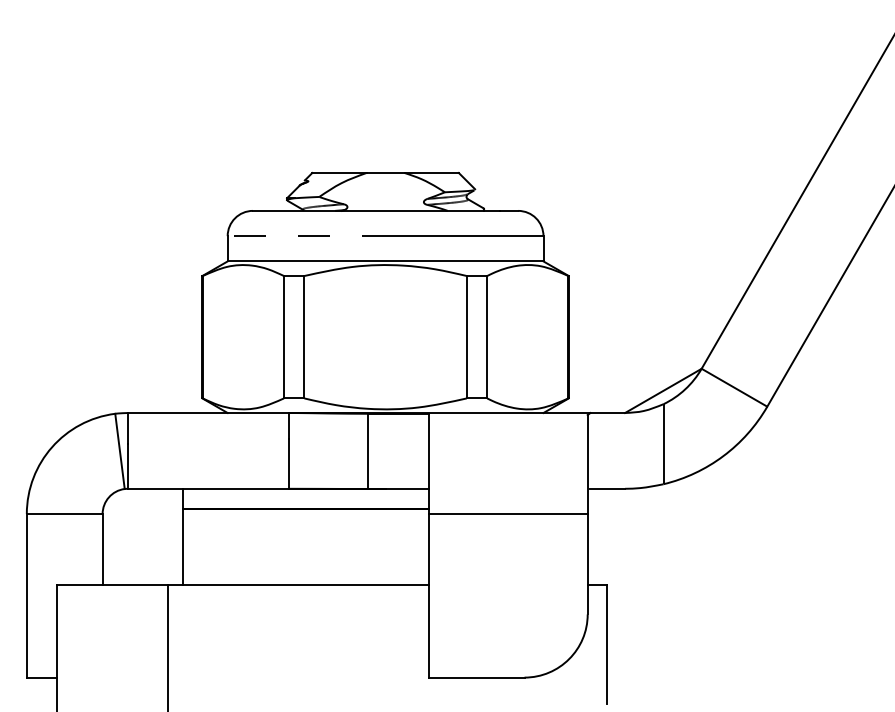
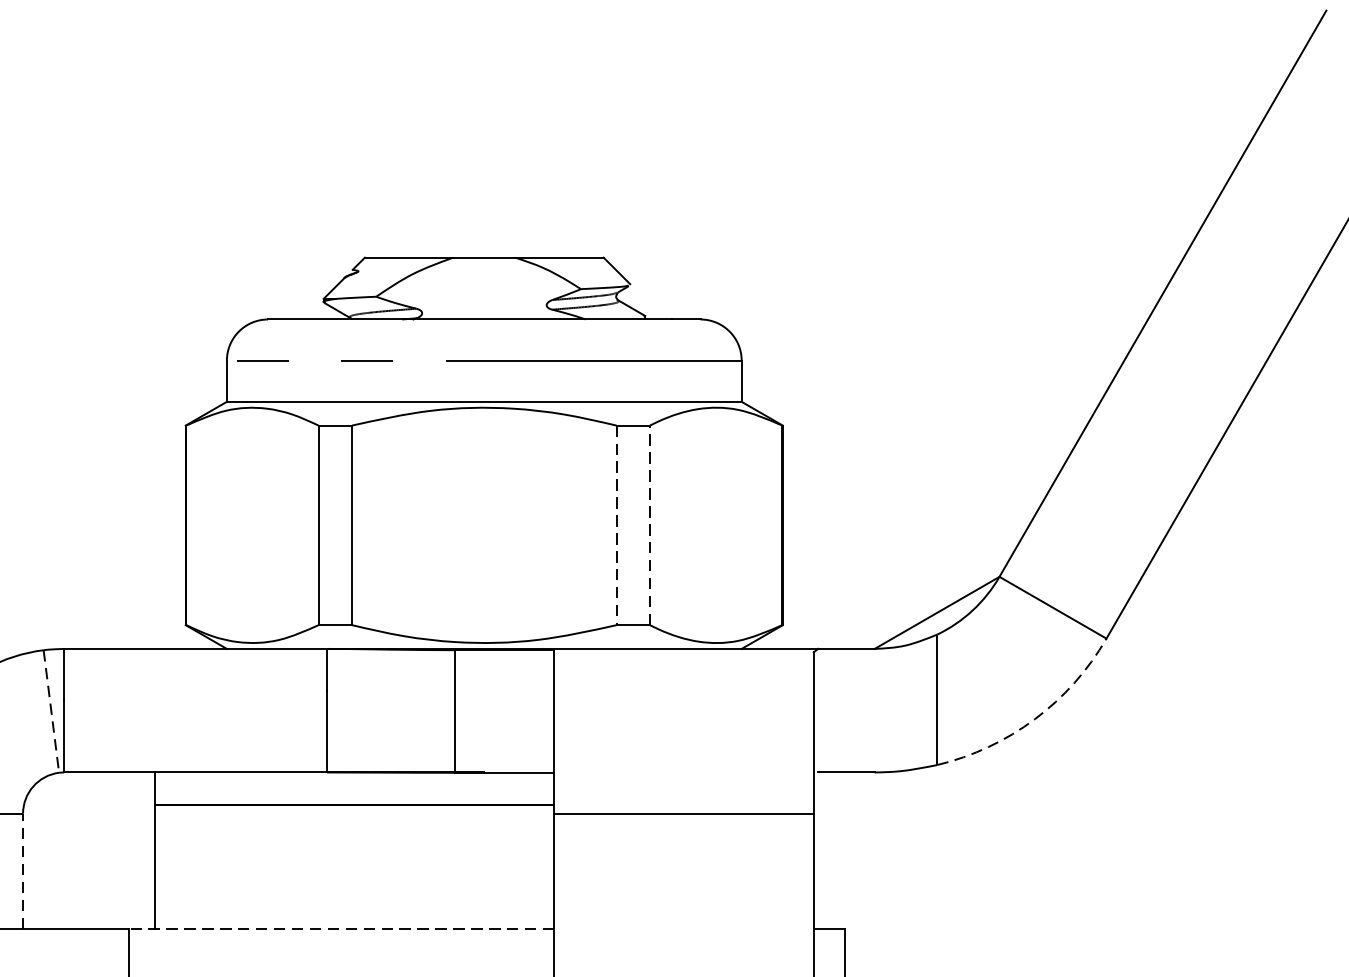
line: (487, 336) -> (650, 524), solid -> dashed
line: (466, 337) -> (616, 525), solid -> dashed
line: (120, 451) -> (52, 711), solid -> dashed
arc: (723, 456) -> (1035, 719), solid -> dashed
line: (102, 548) -> (22, 869), solid -> dashed
line: (297, 584) -> (340, 928), solid -> dashed

